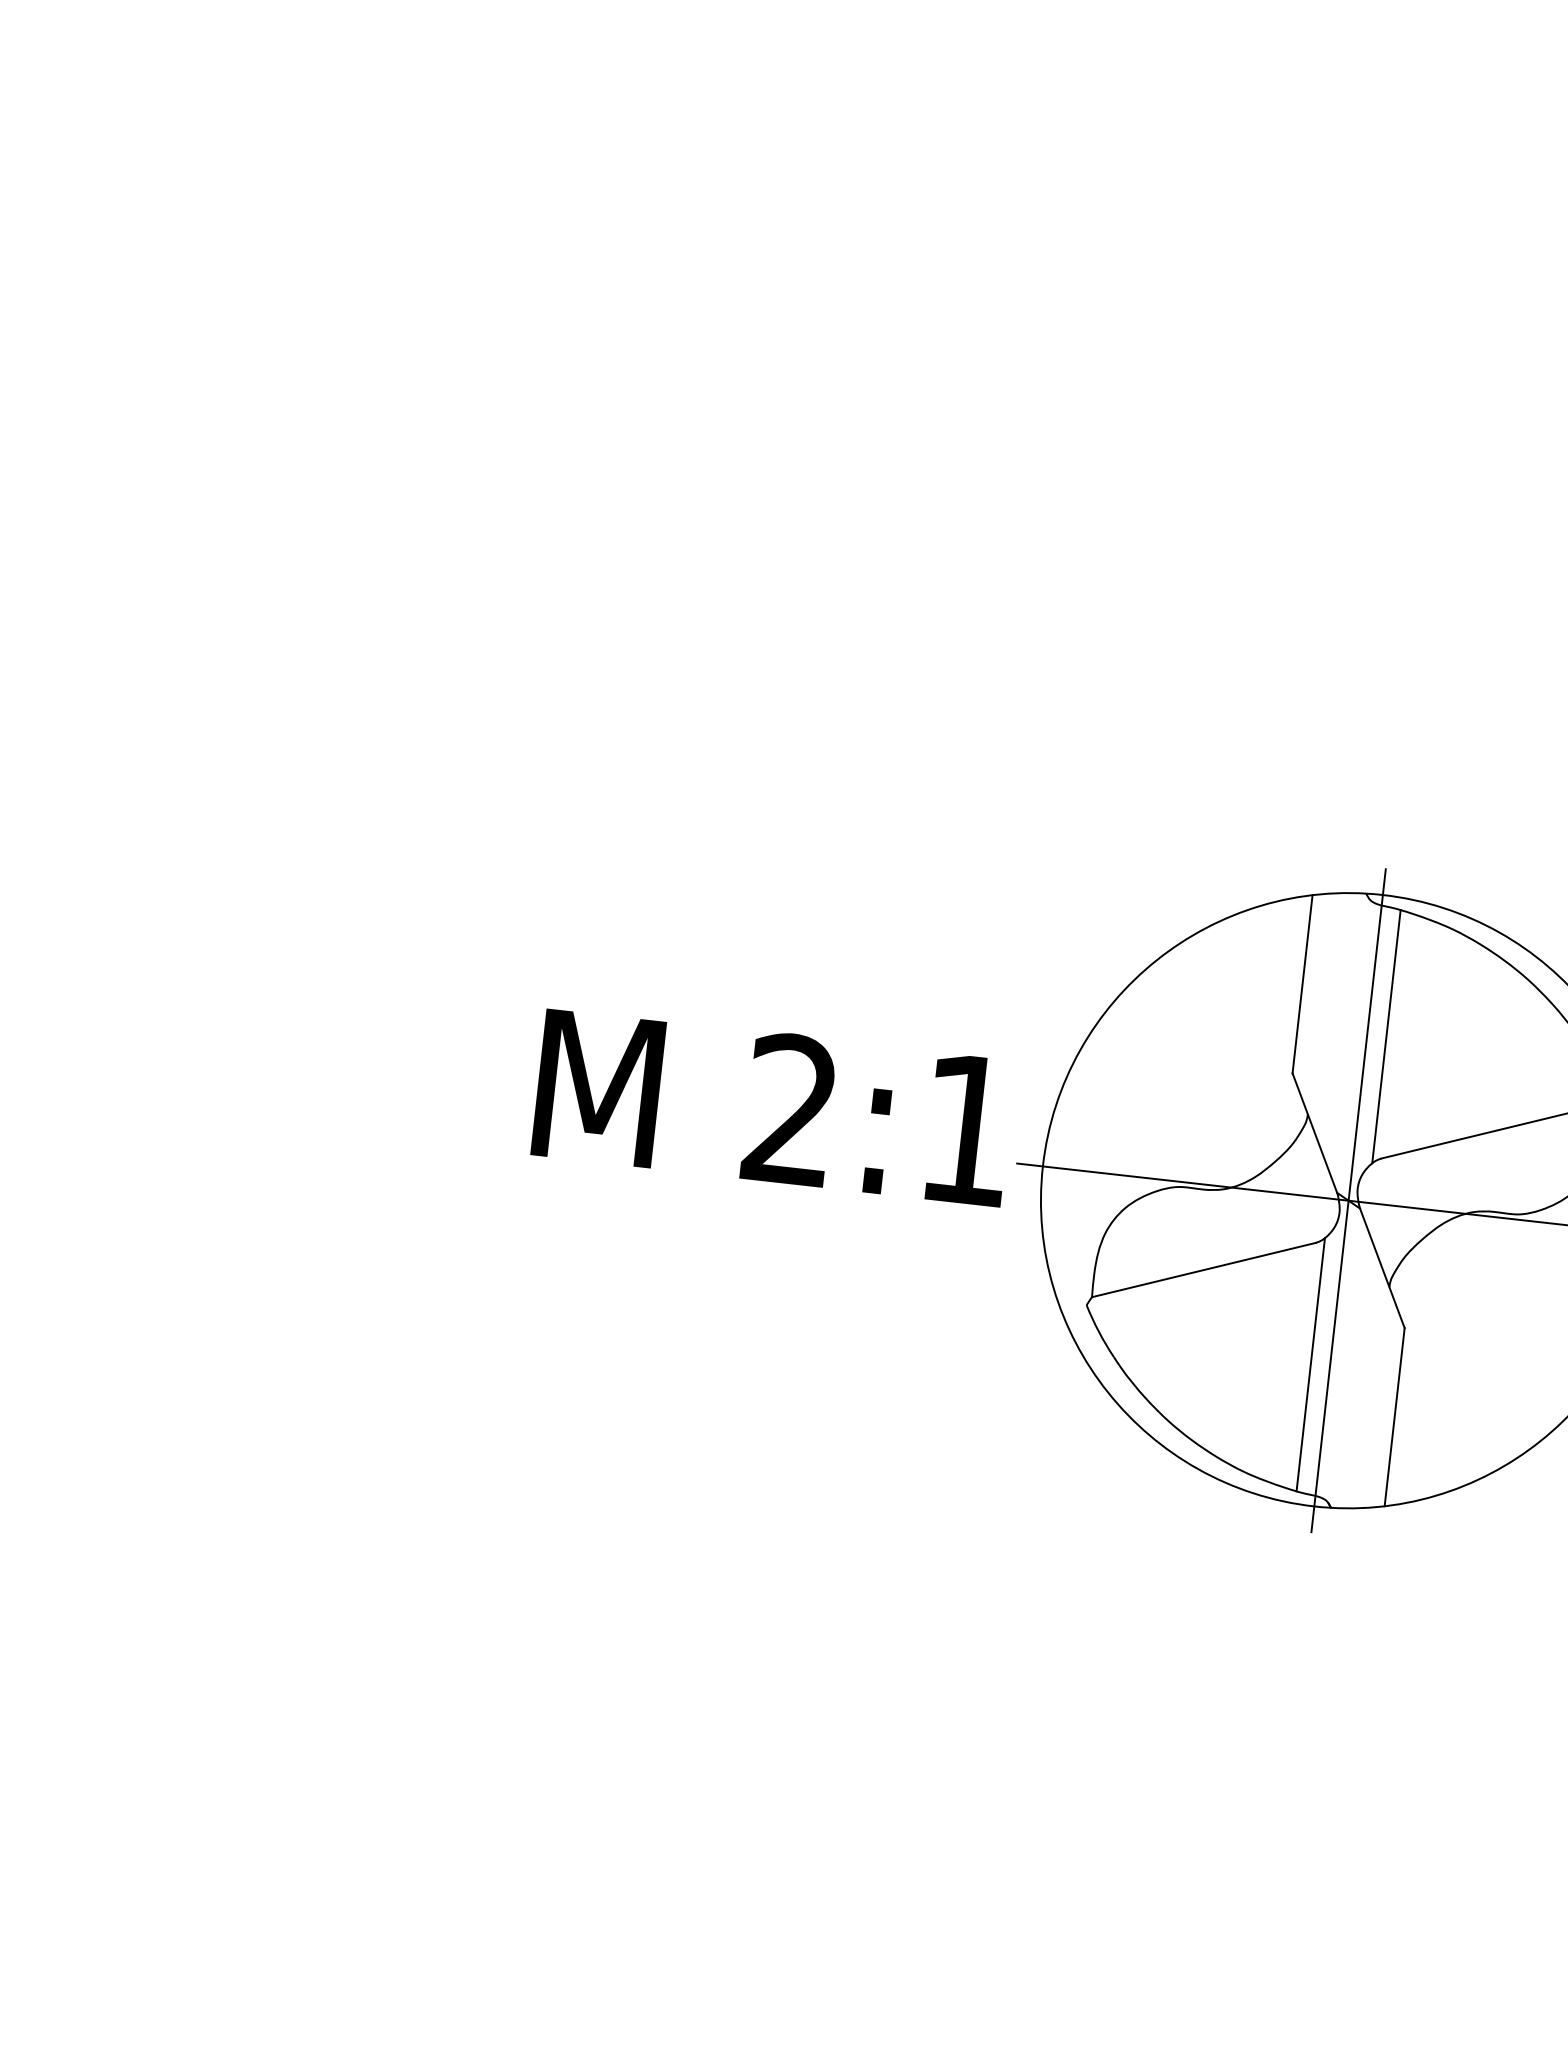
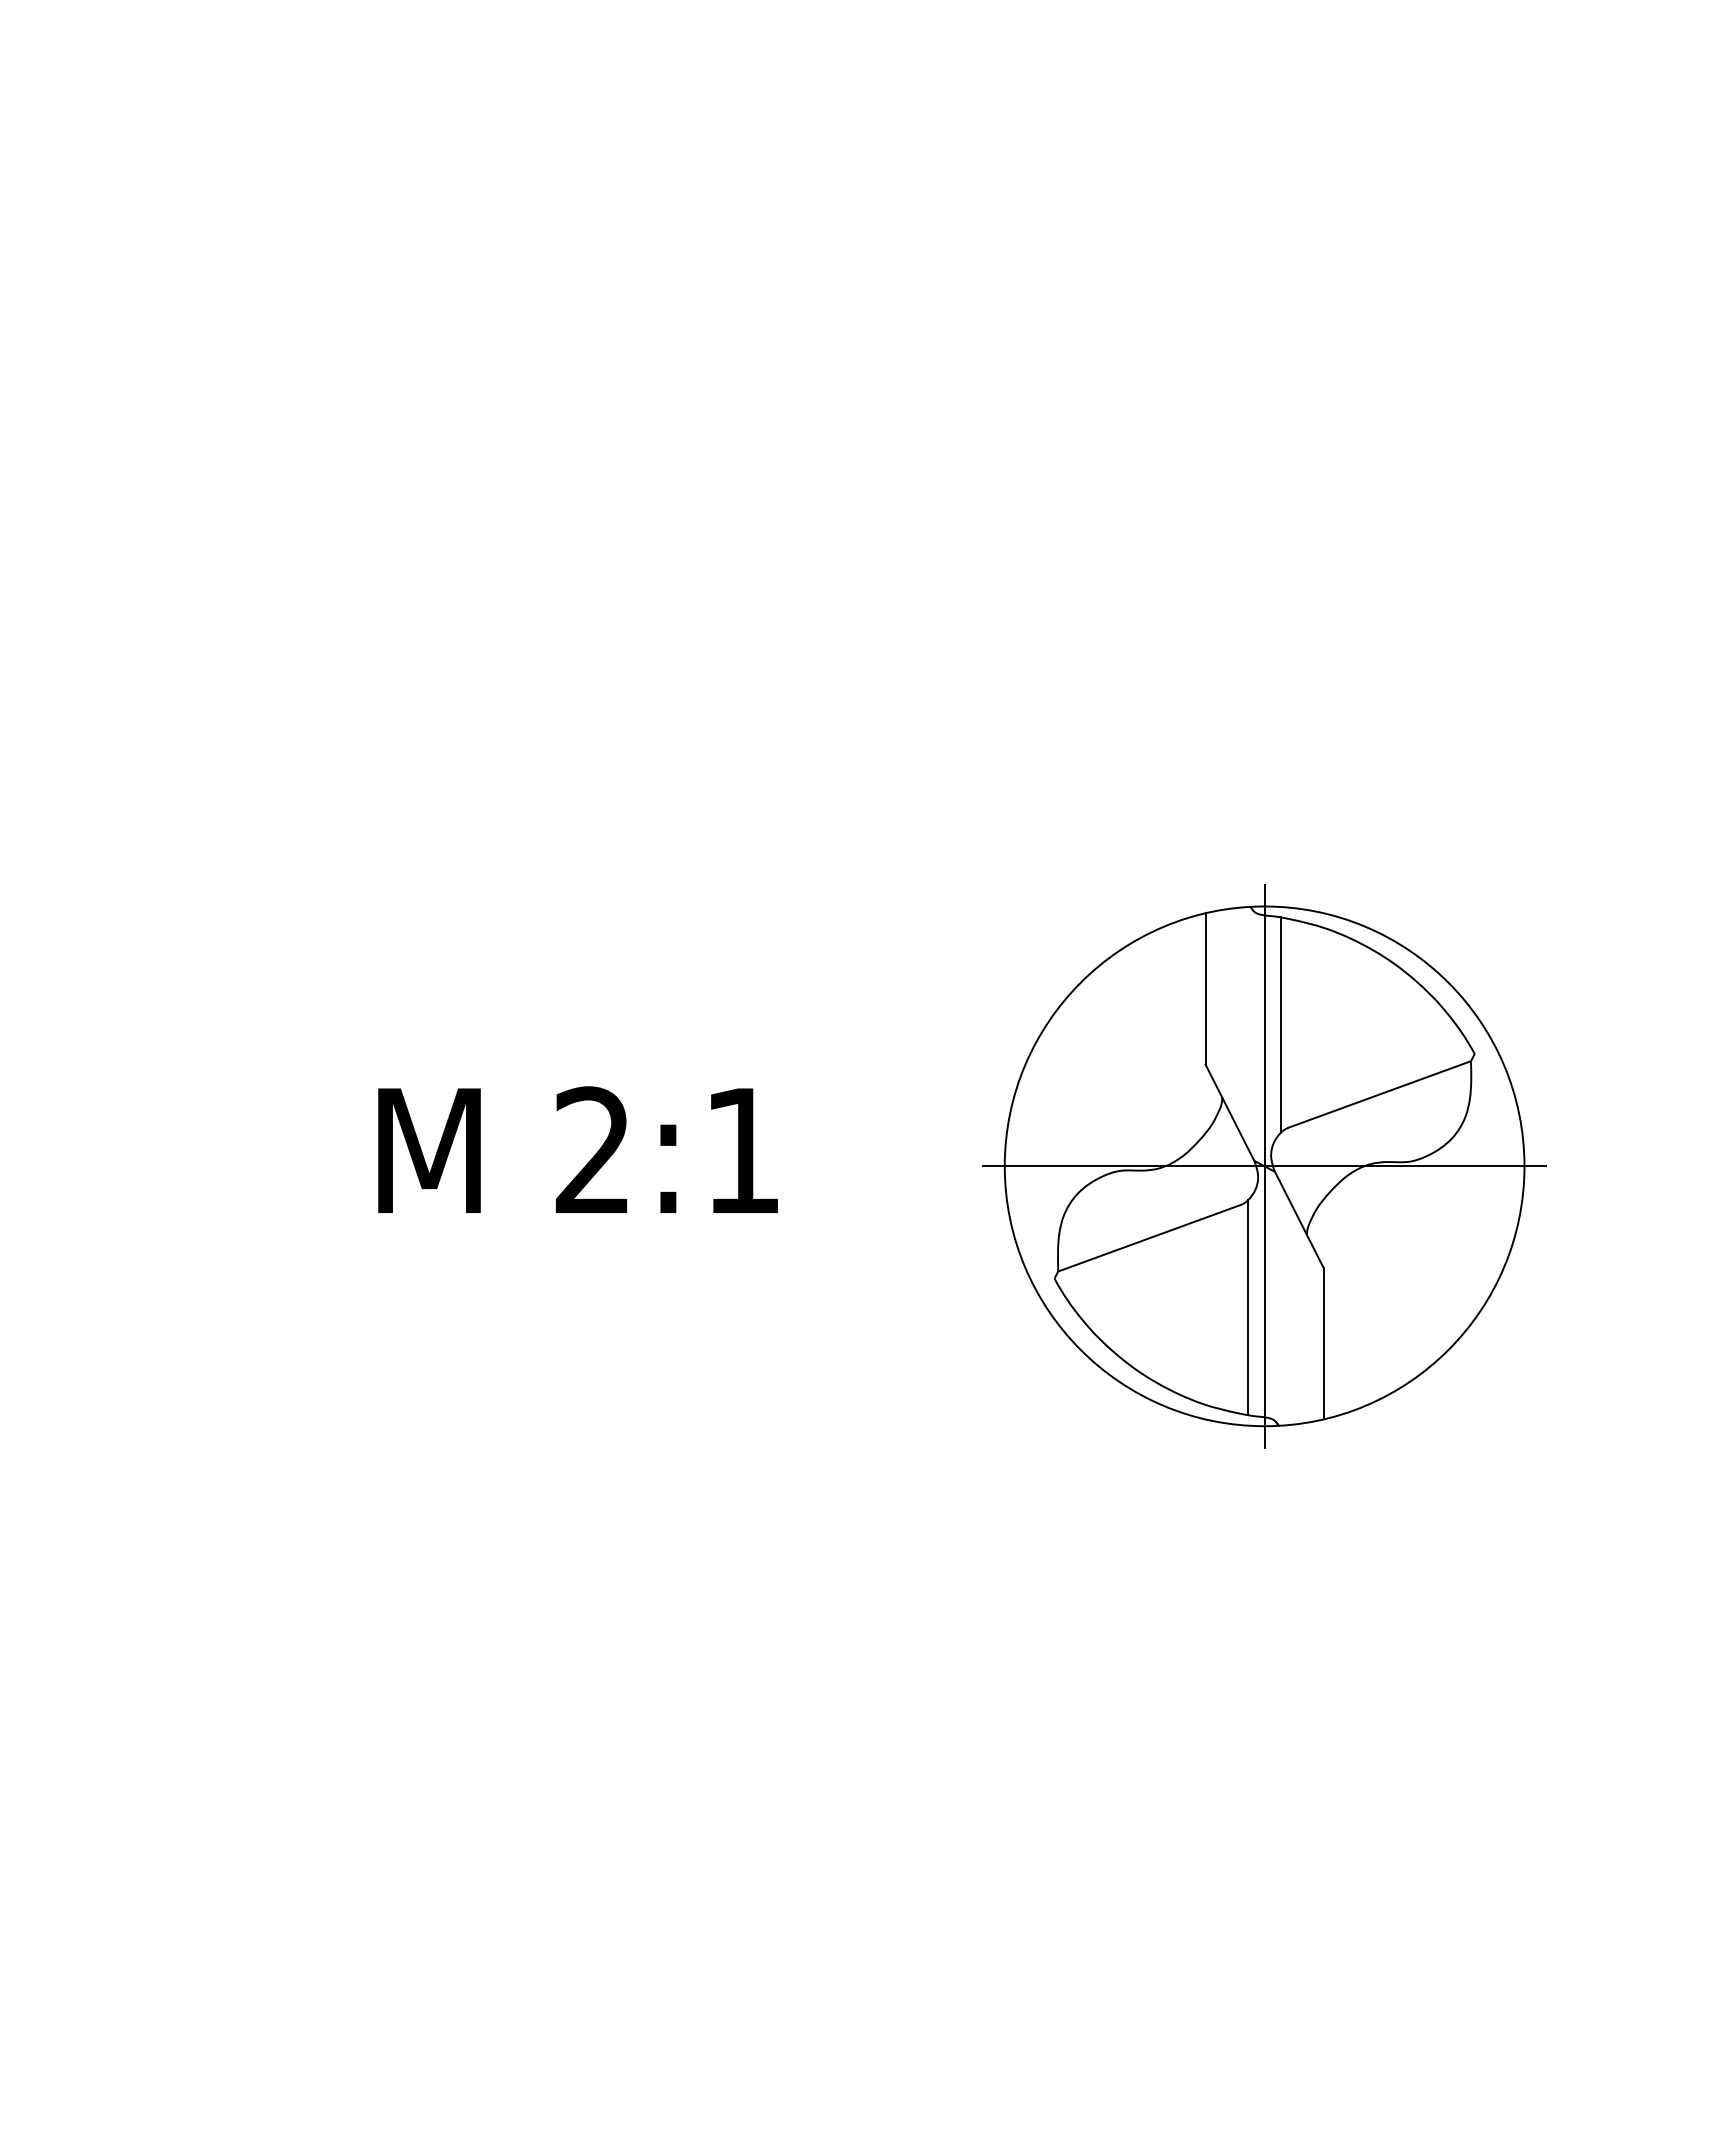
text: (772, 1106) -> (577, 1149), moved

